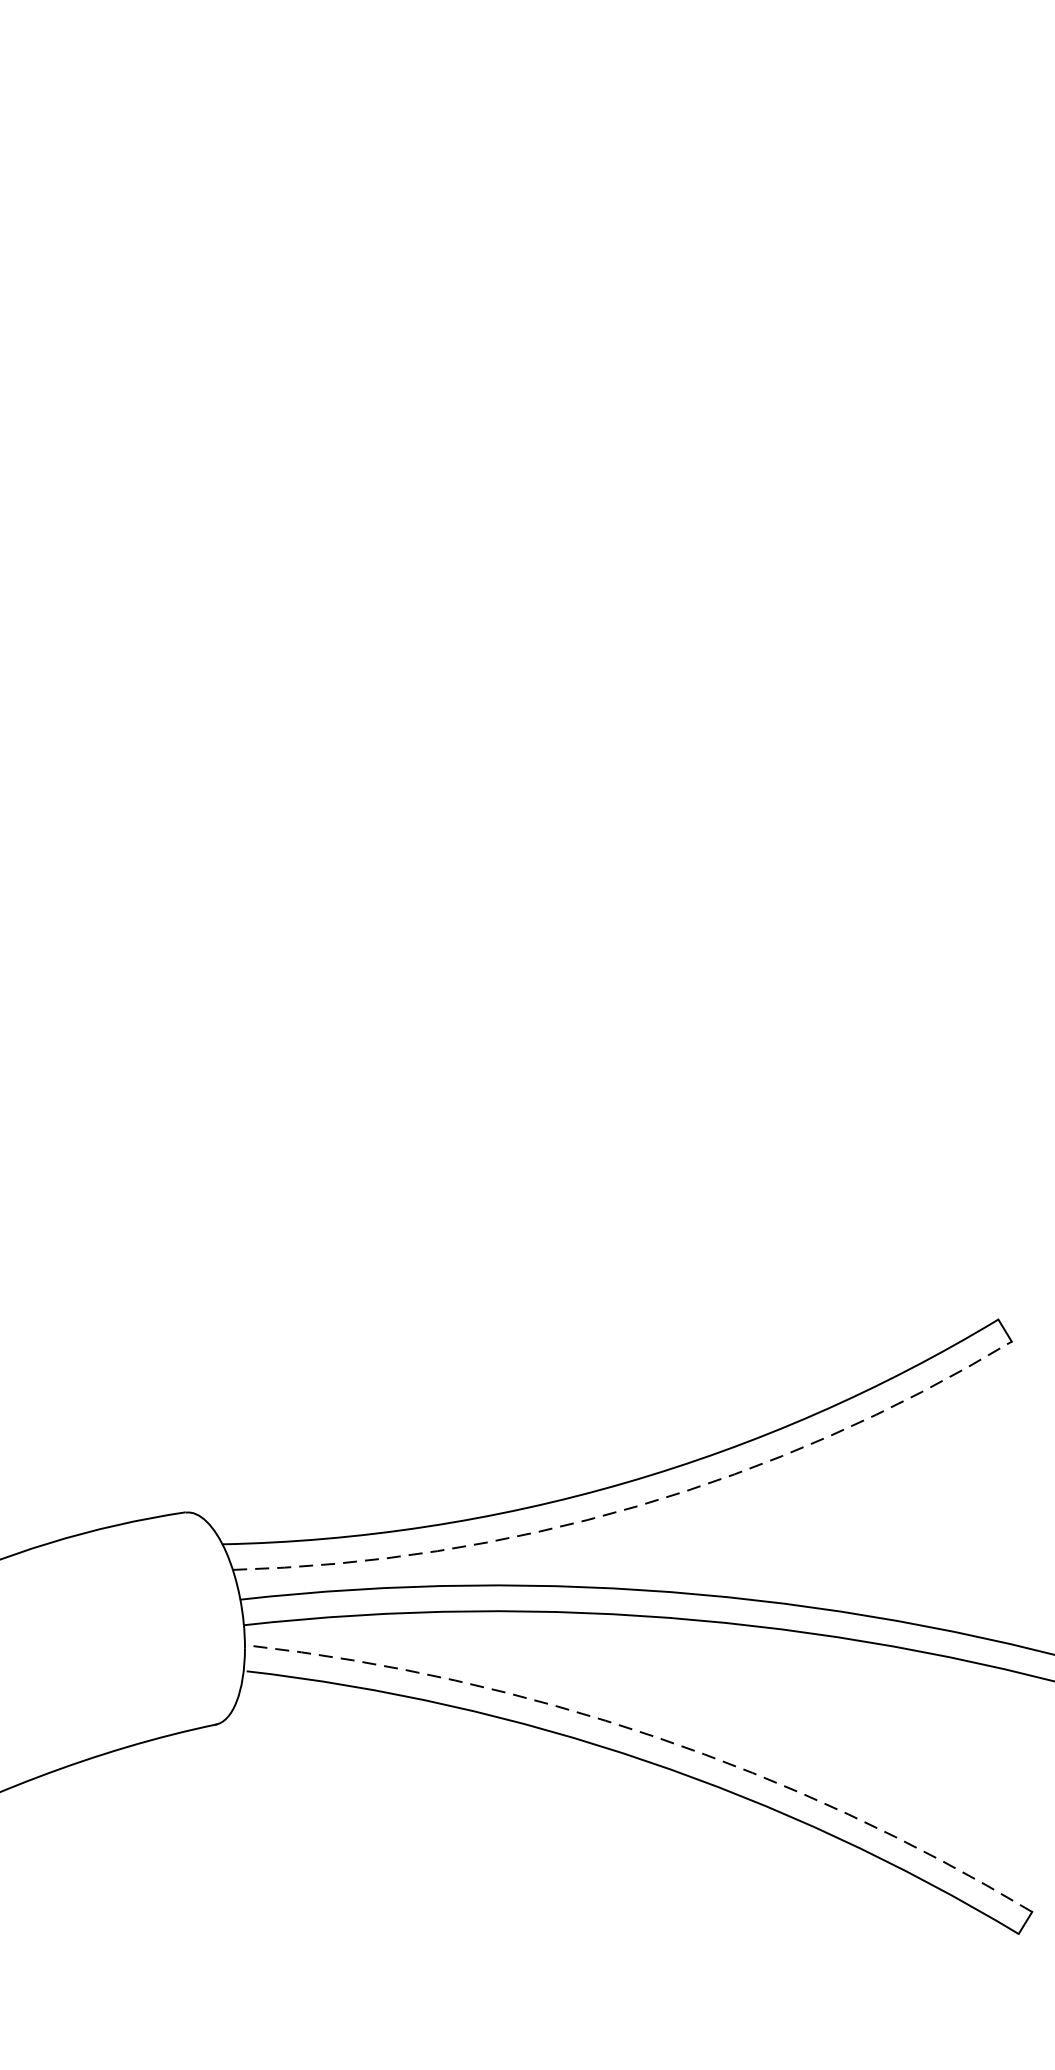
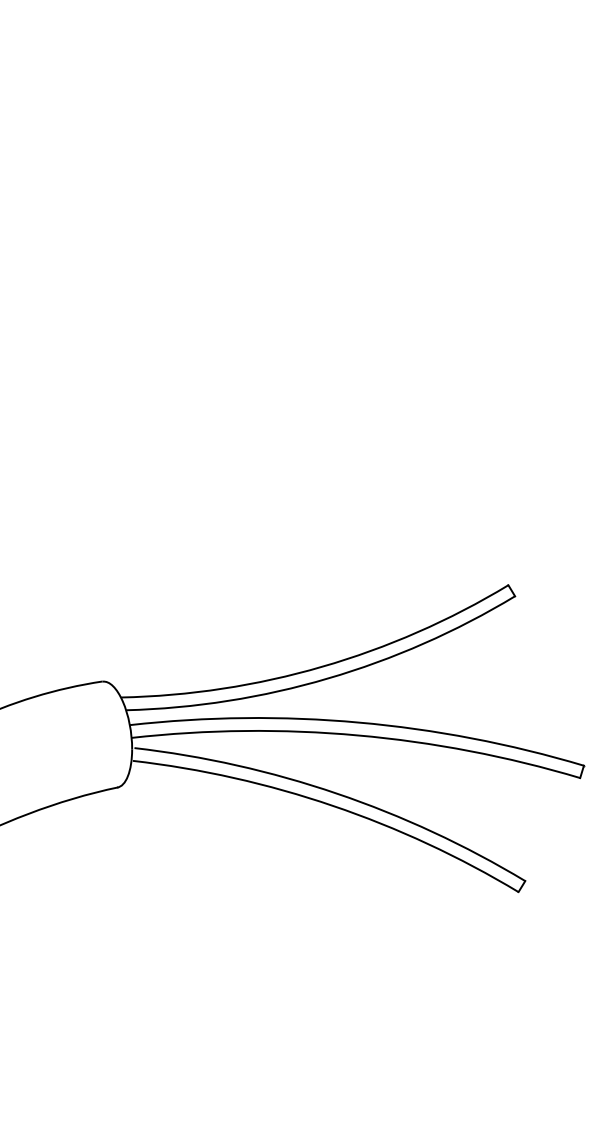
arc: (638, 1506) -> (328, 678), dashed -> solid
arc: (654, 1736) -> (336, 793), dashed -> solid

